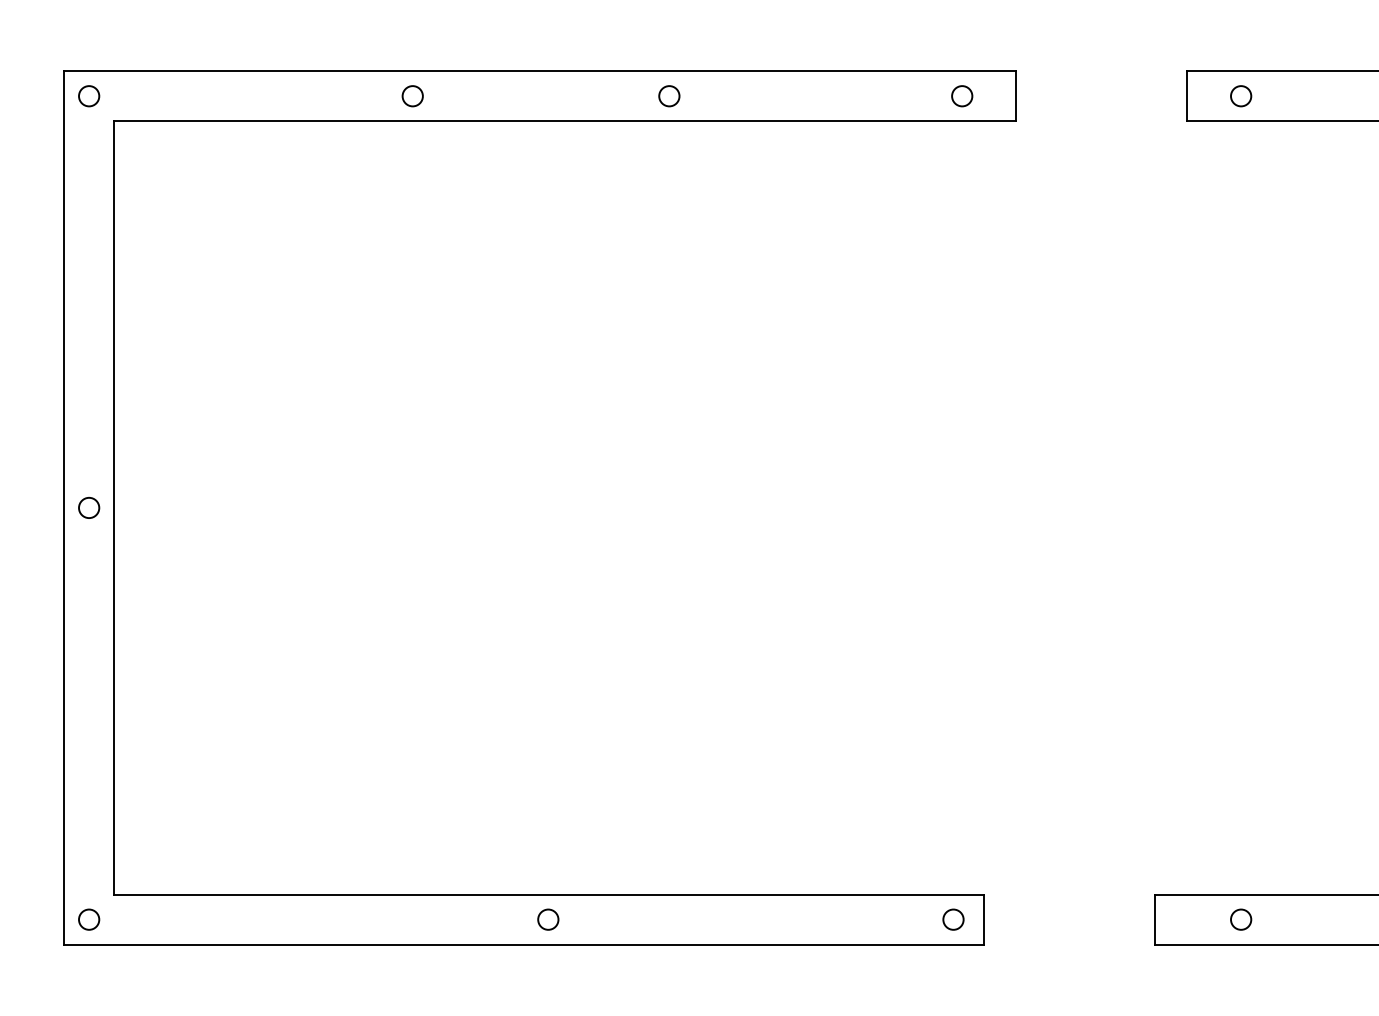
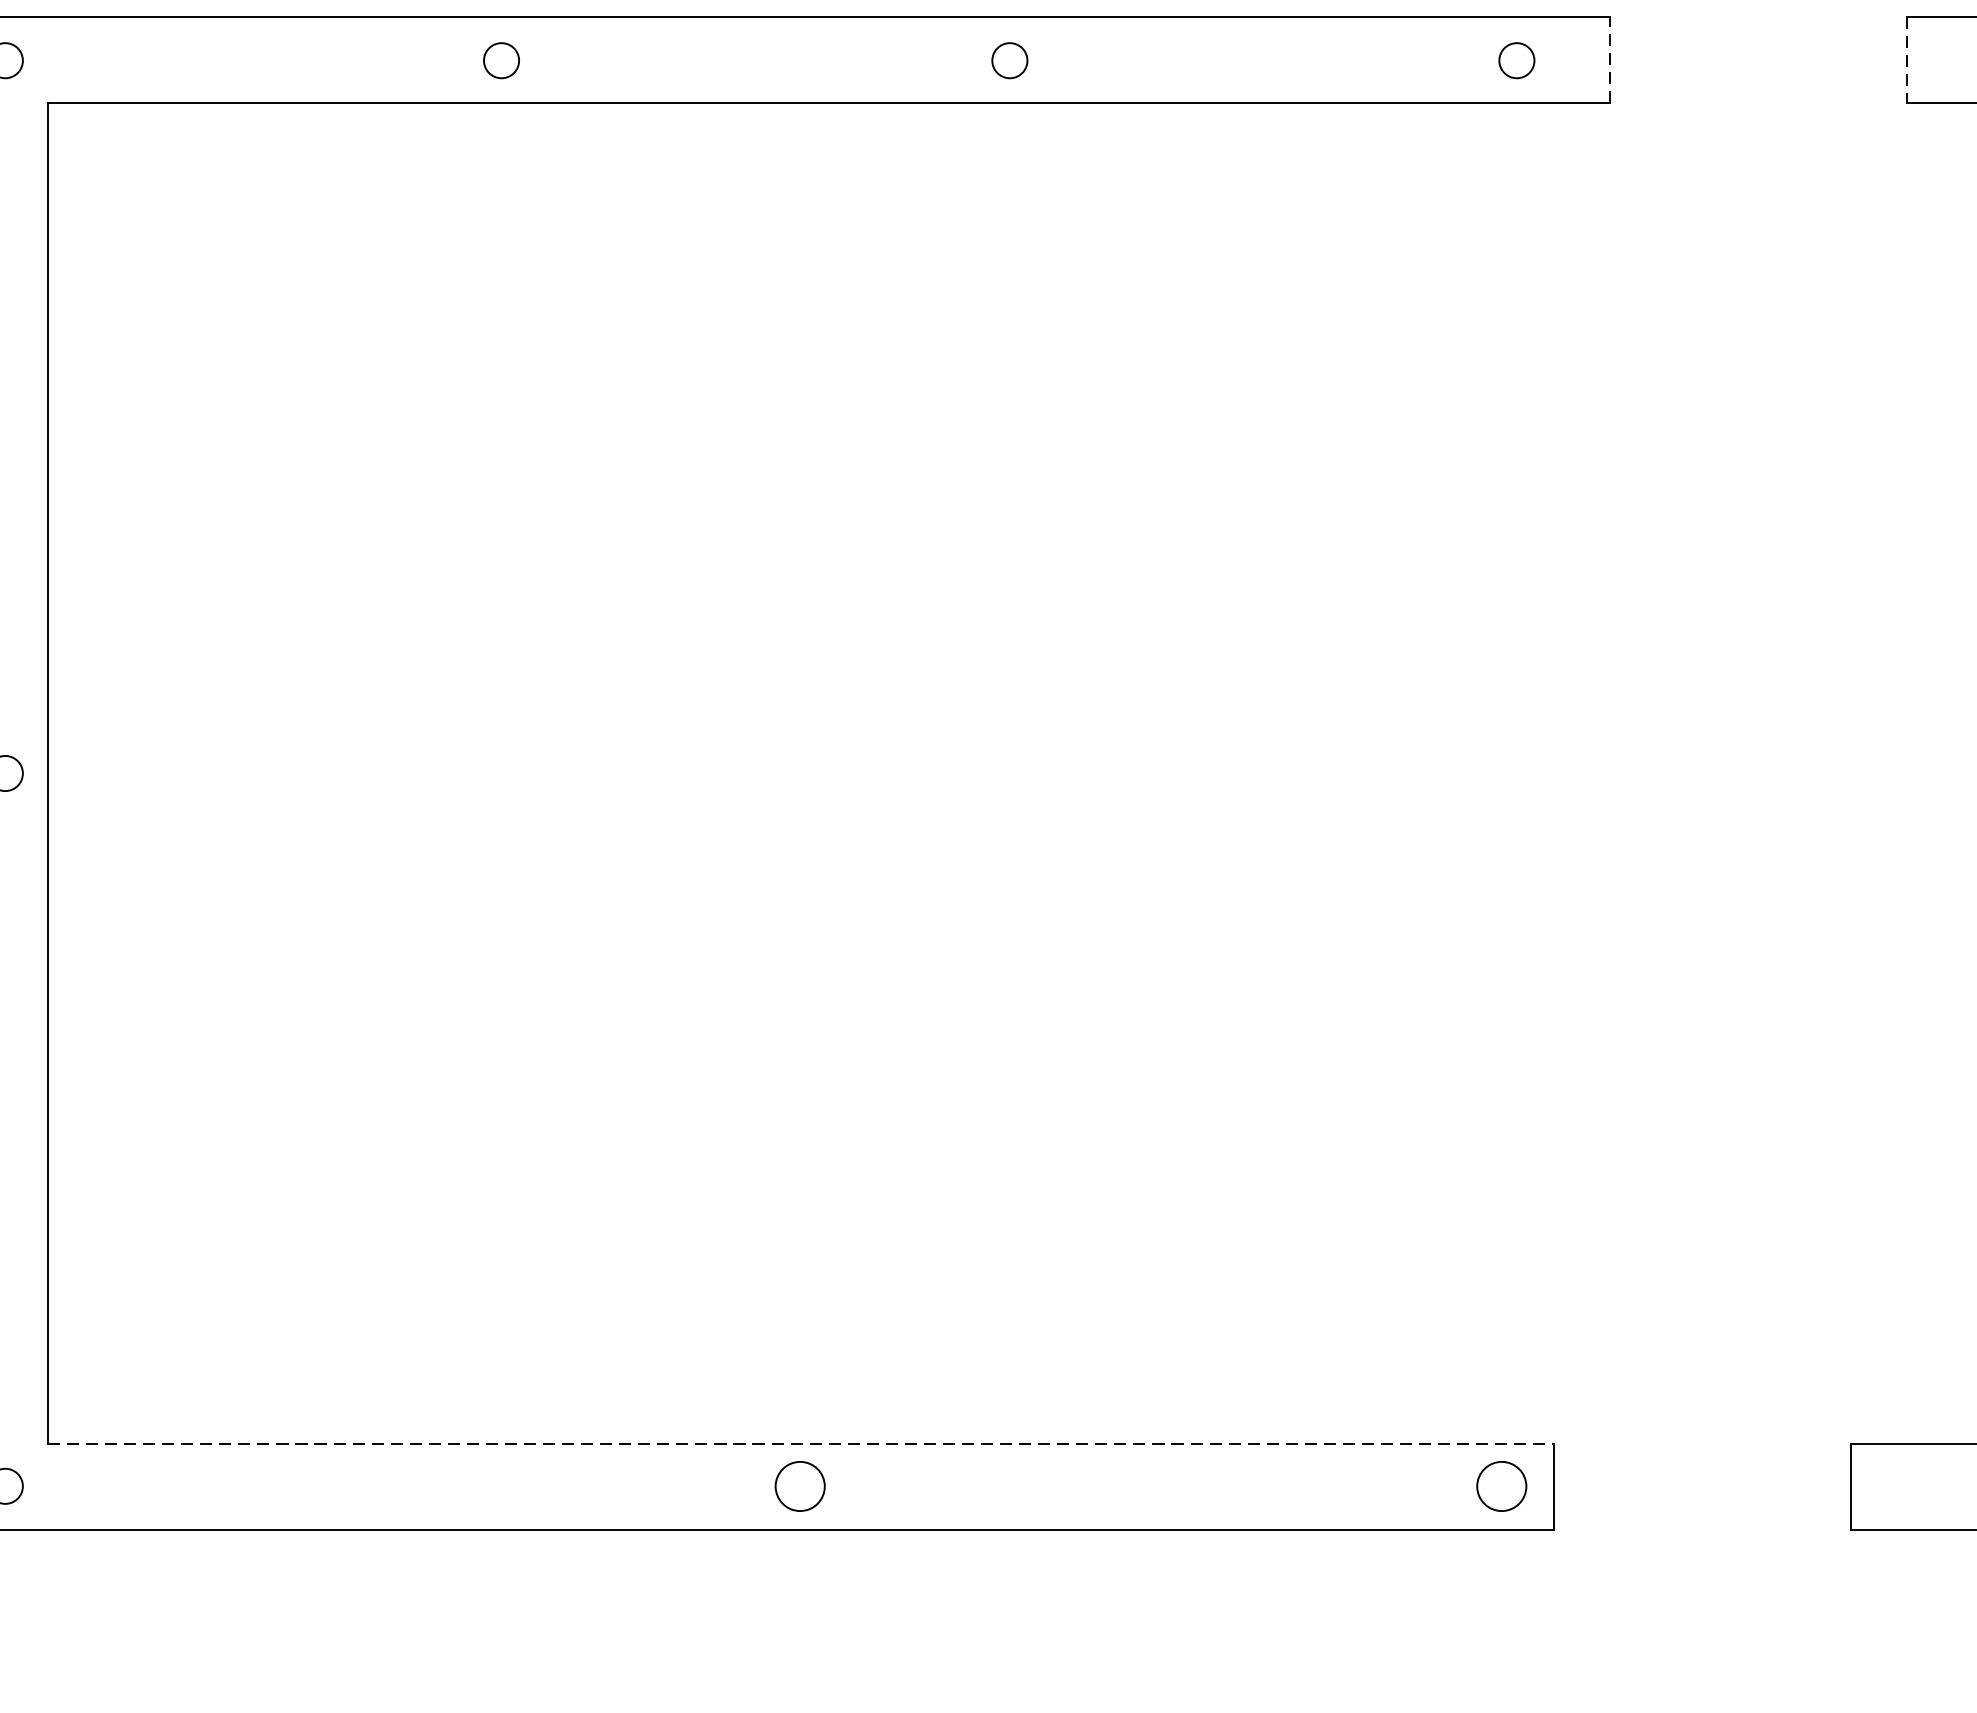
line: (1016, 95) -> (1610, 59), solid -> dashed
line: (1187, 95) -> (1906, 59), solid -> dashed
circle: (412, 96) -> (501, 61), moved
line: (549, 895) -> (802, 1444), solid -> dashed
circle: (548, 919) -> (800, 1486), size x1.4
circle: (953, 919) -> (1501, 1486), size x1.4

